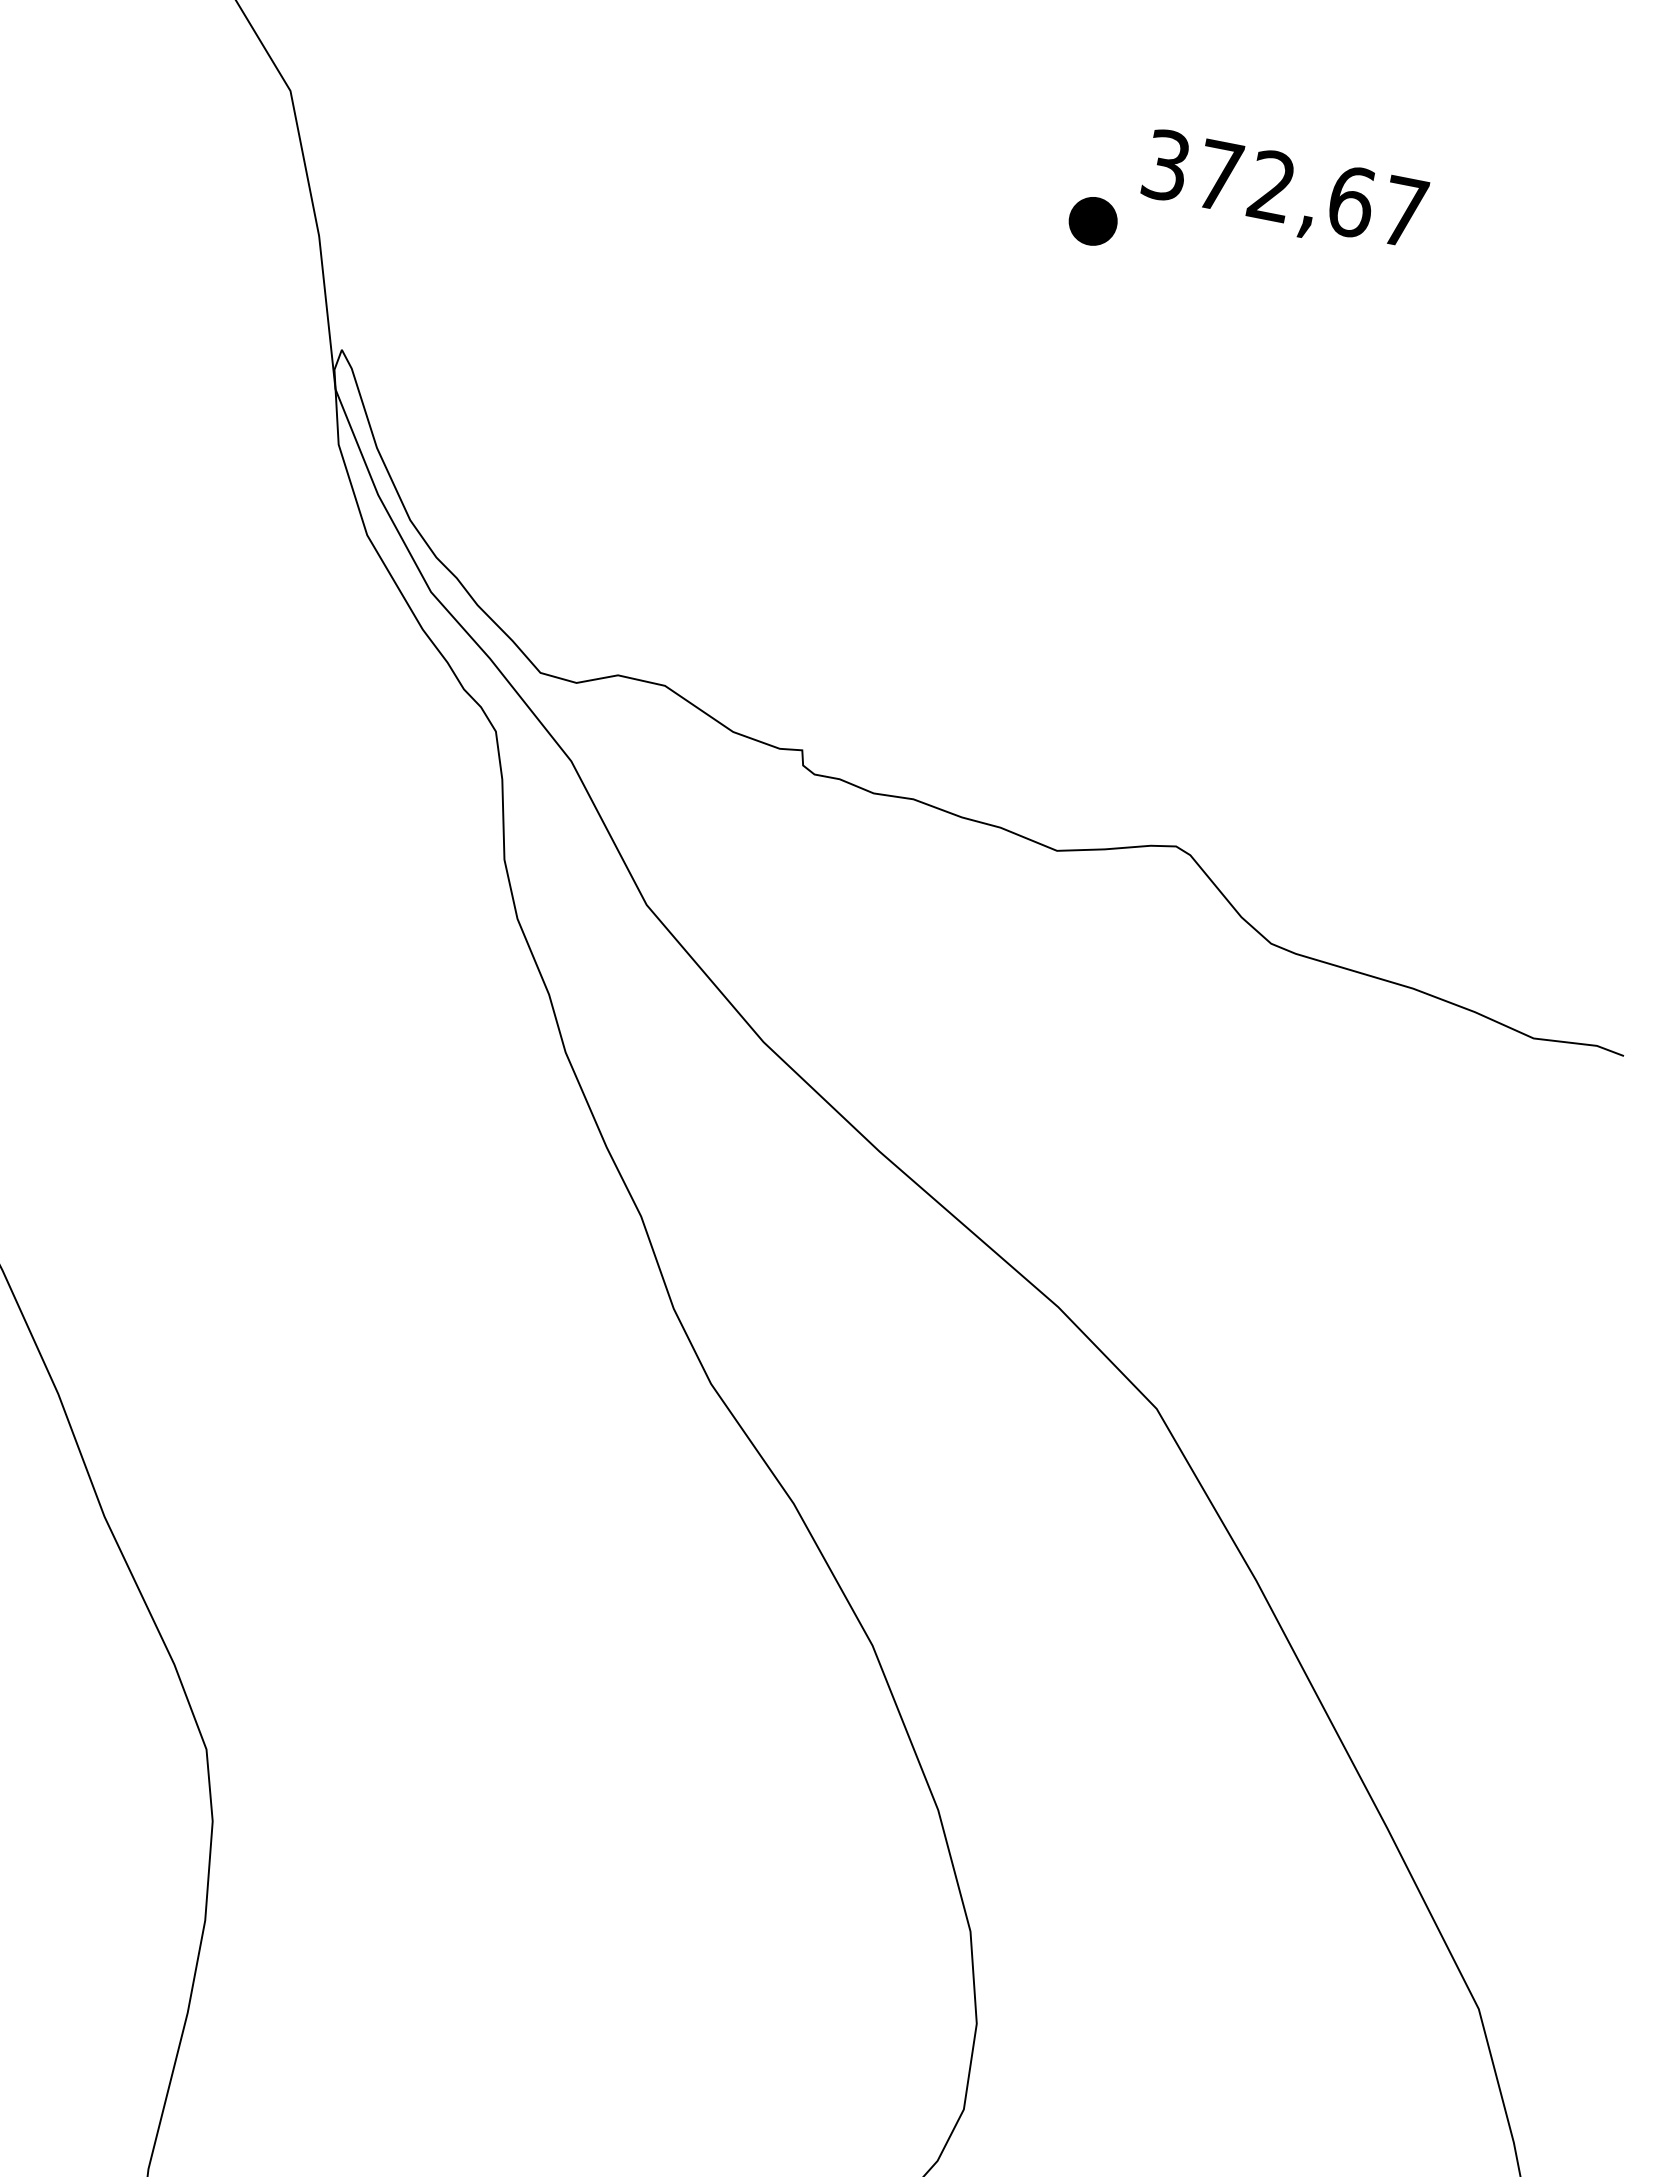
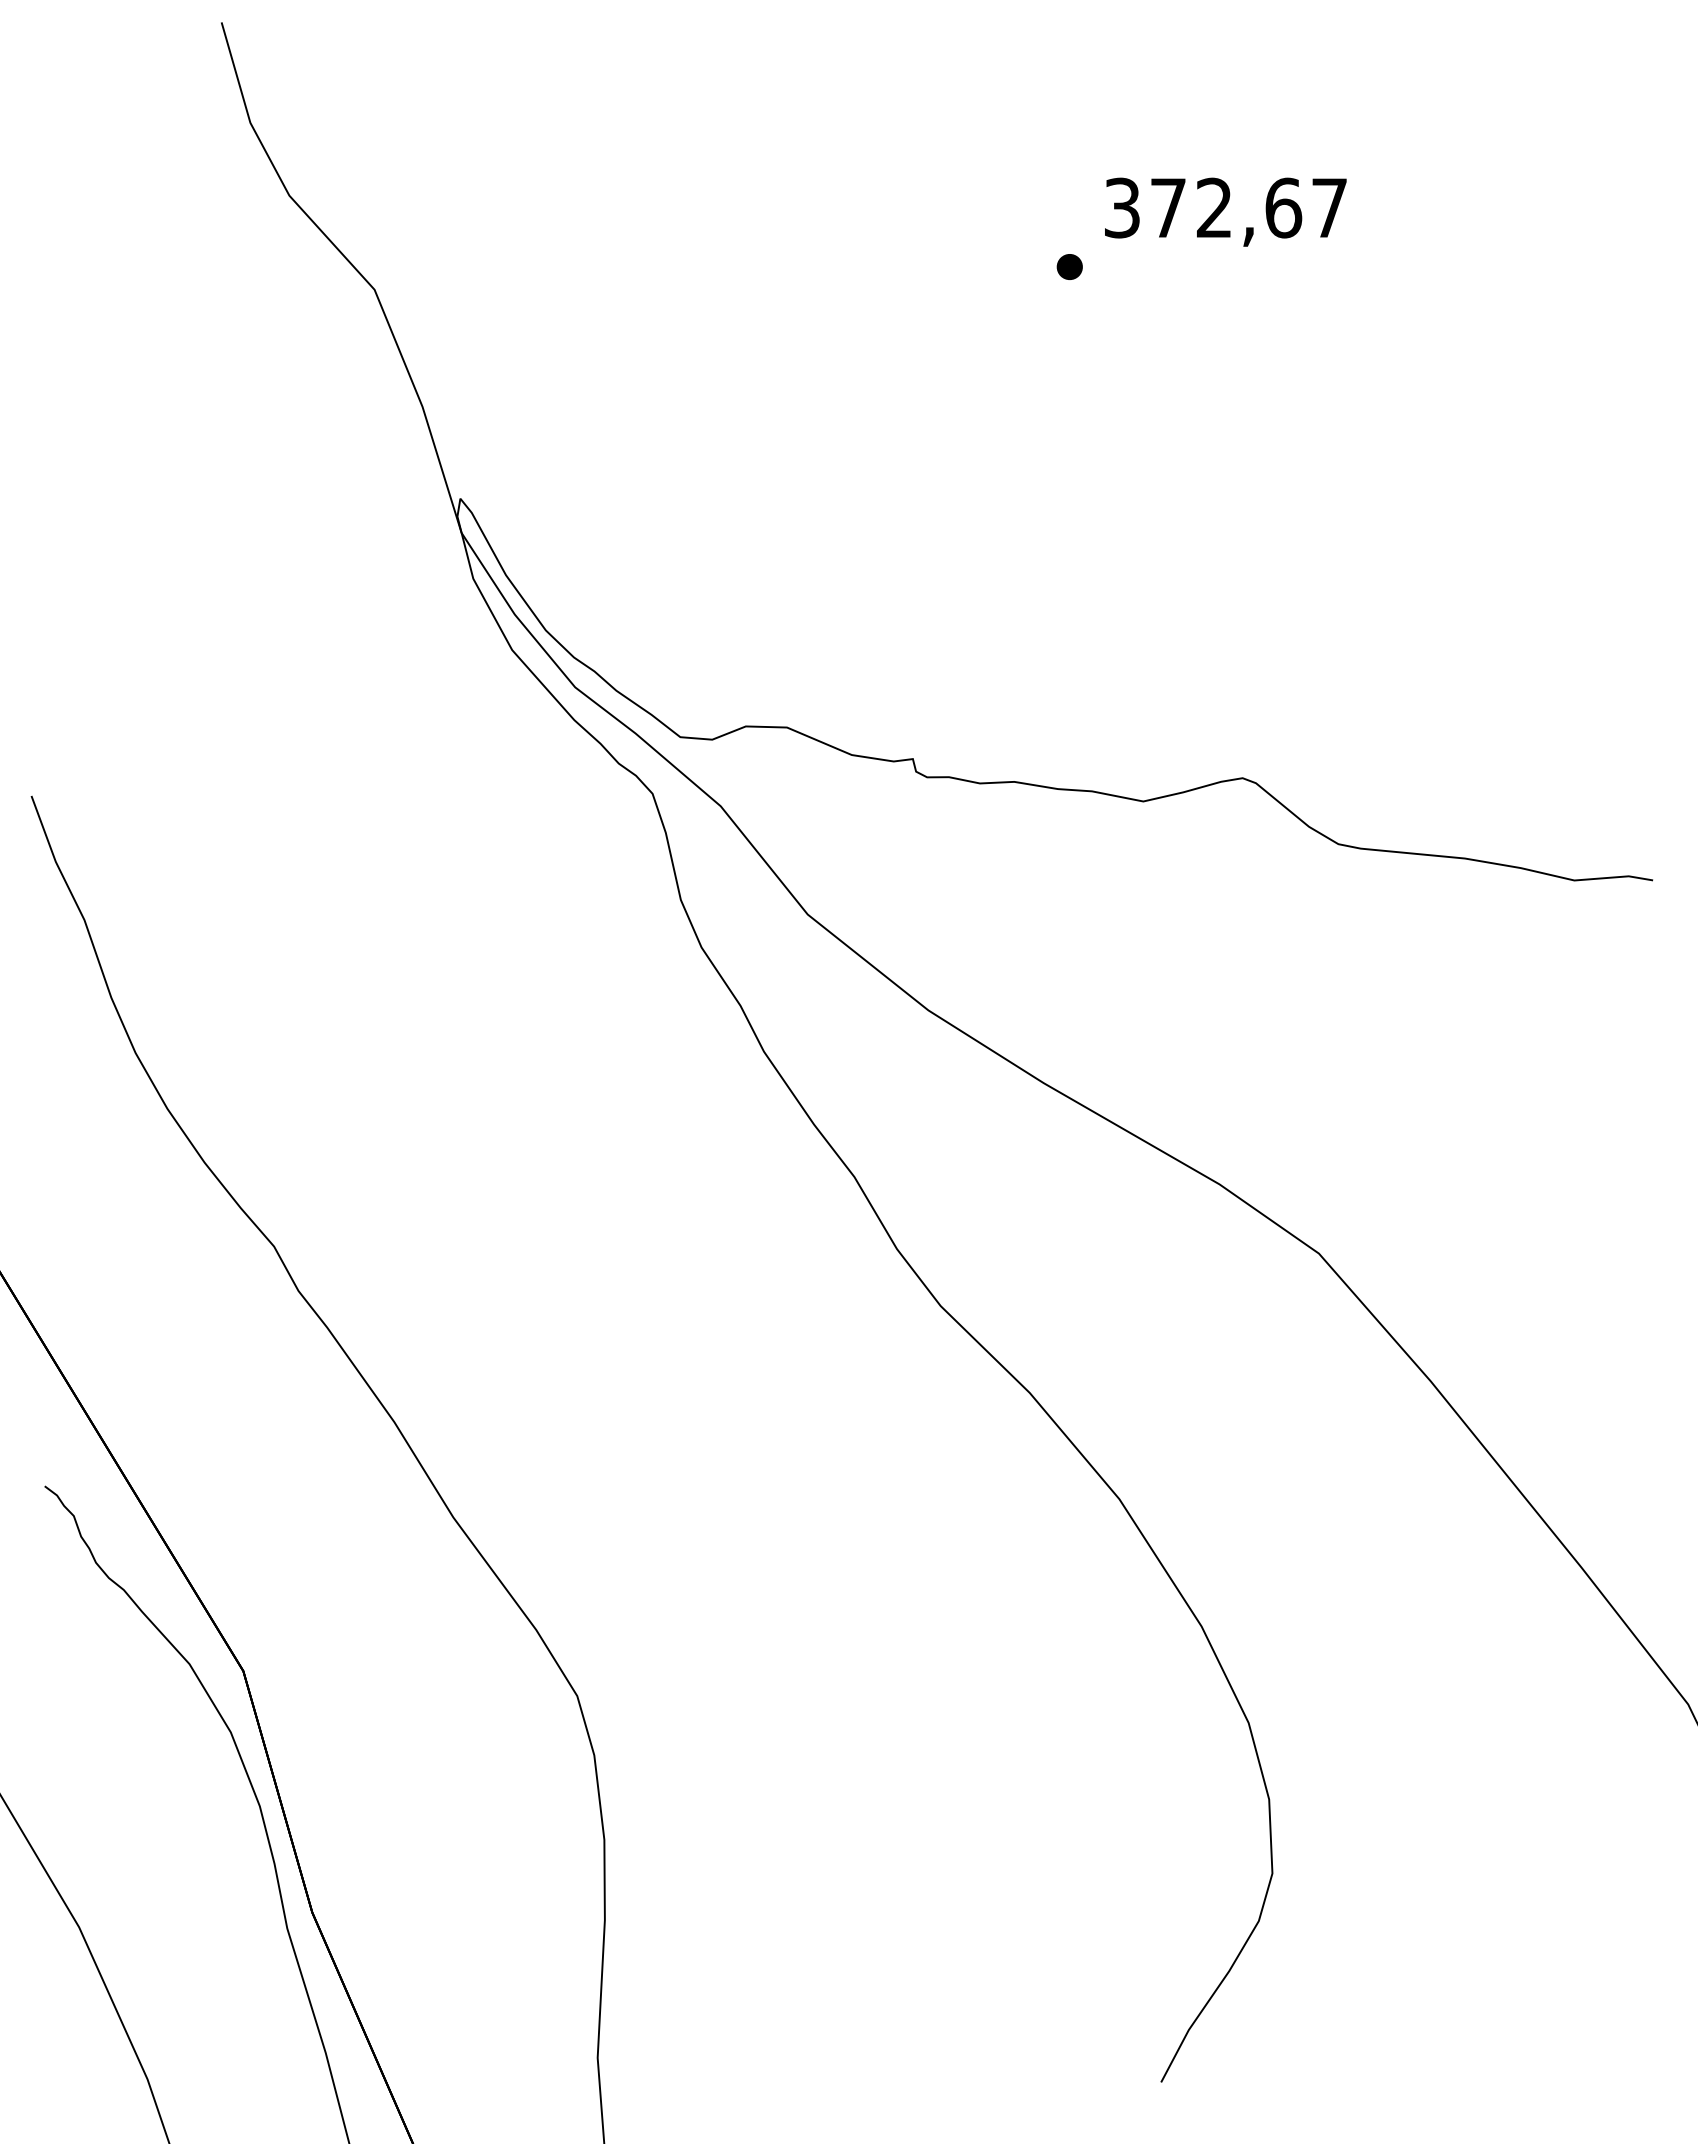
part: (1092, 220) -> (1069, 266), size x0.62

